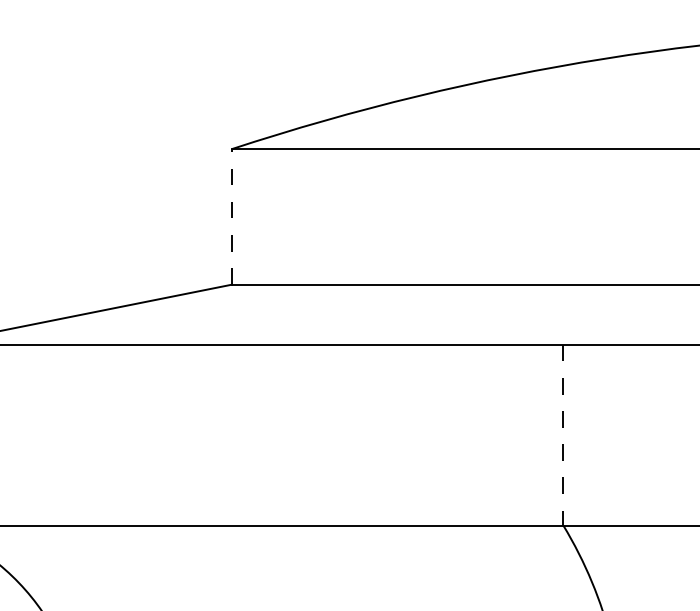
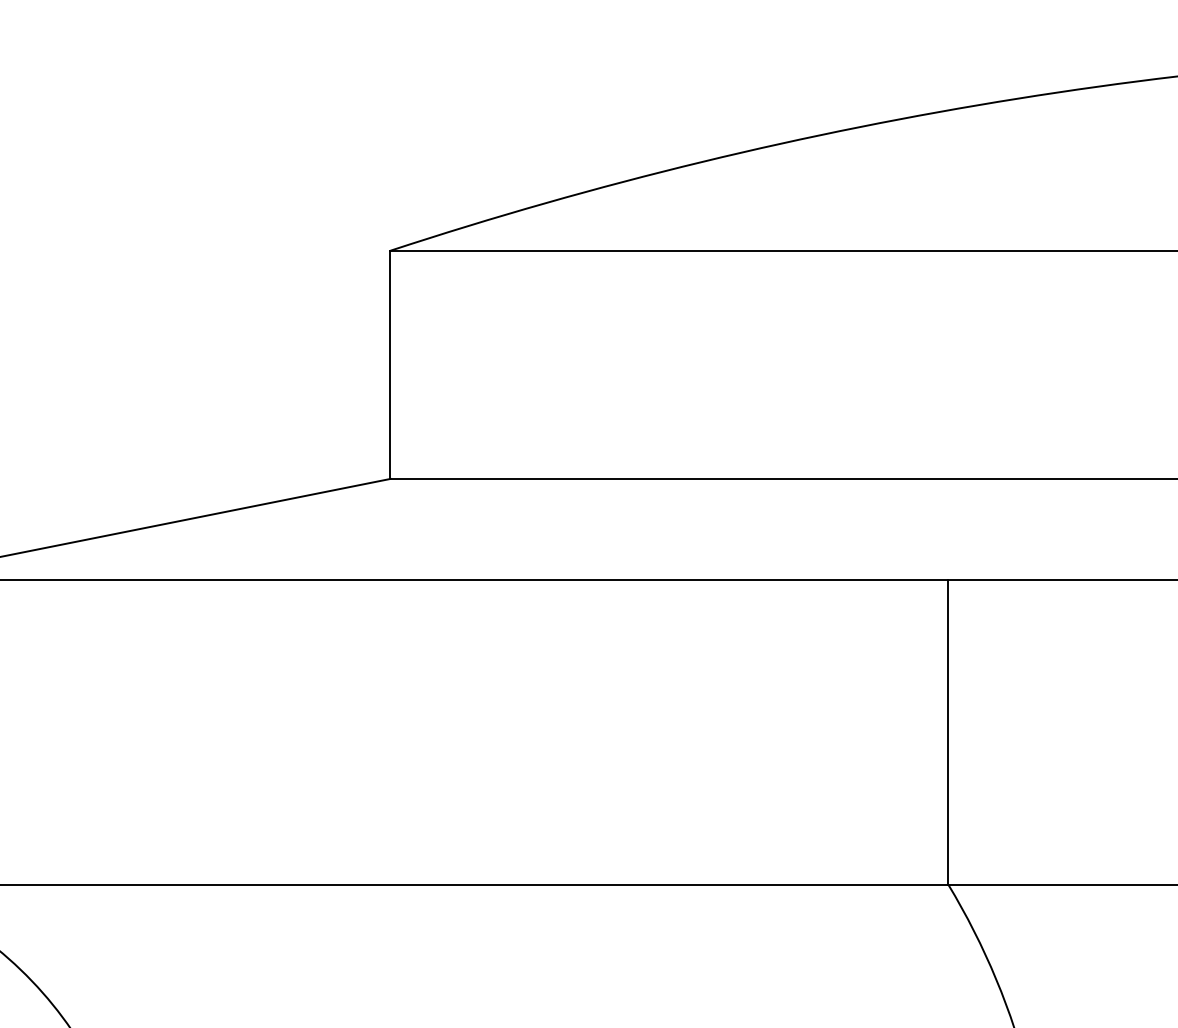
line: (232, 216) -> (391, 364), dashed -> solid
line: (563, 435) -> (948, 732), dashed -> solid

